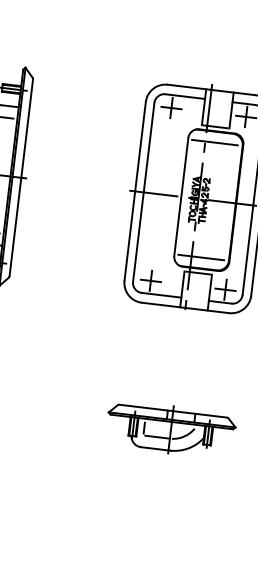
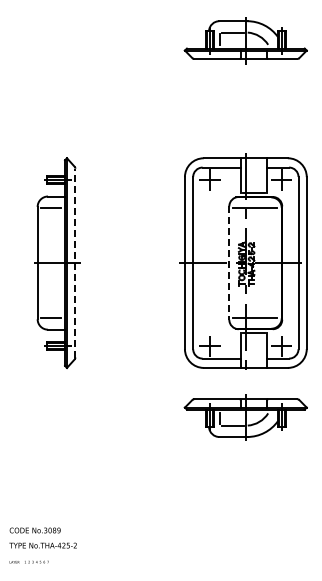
line: (21, 177) -> (75, 262), solid -> dashed
line: (181, 197) -> (229, 263), solid -> dashed
part: (170, 430) -> (245, 417), moved

